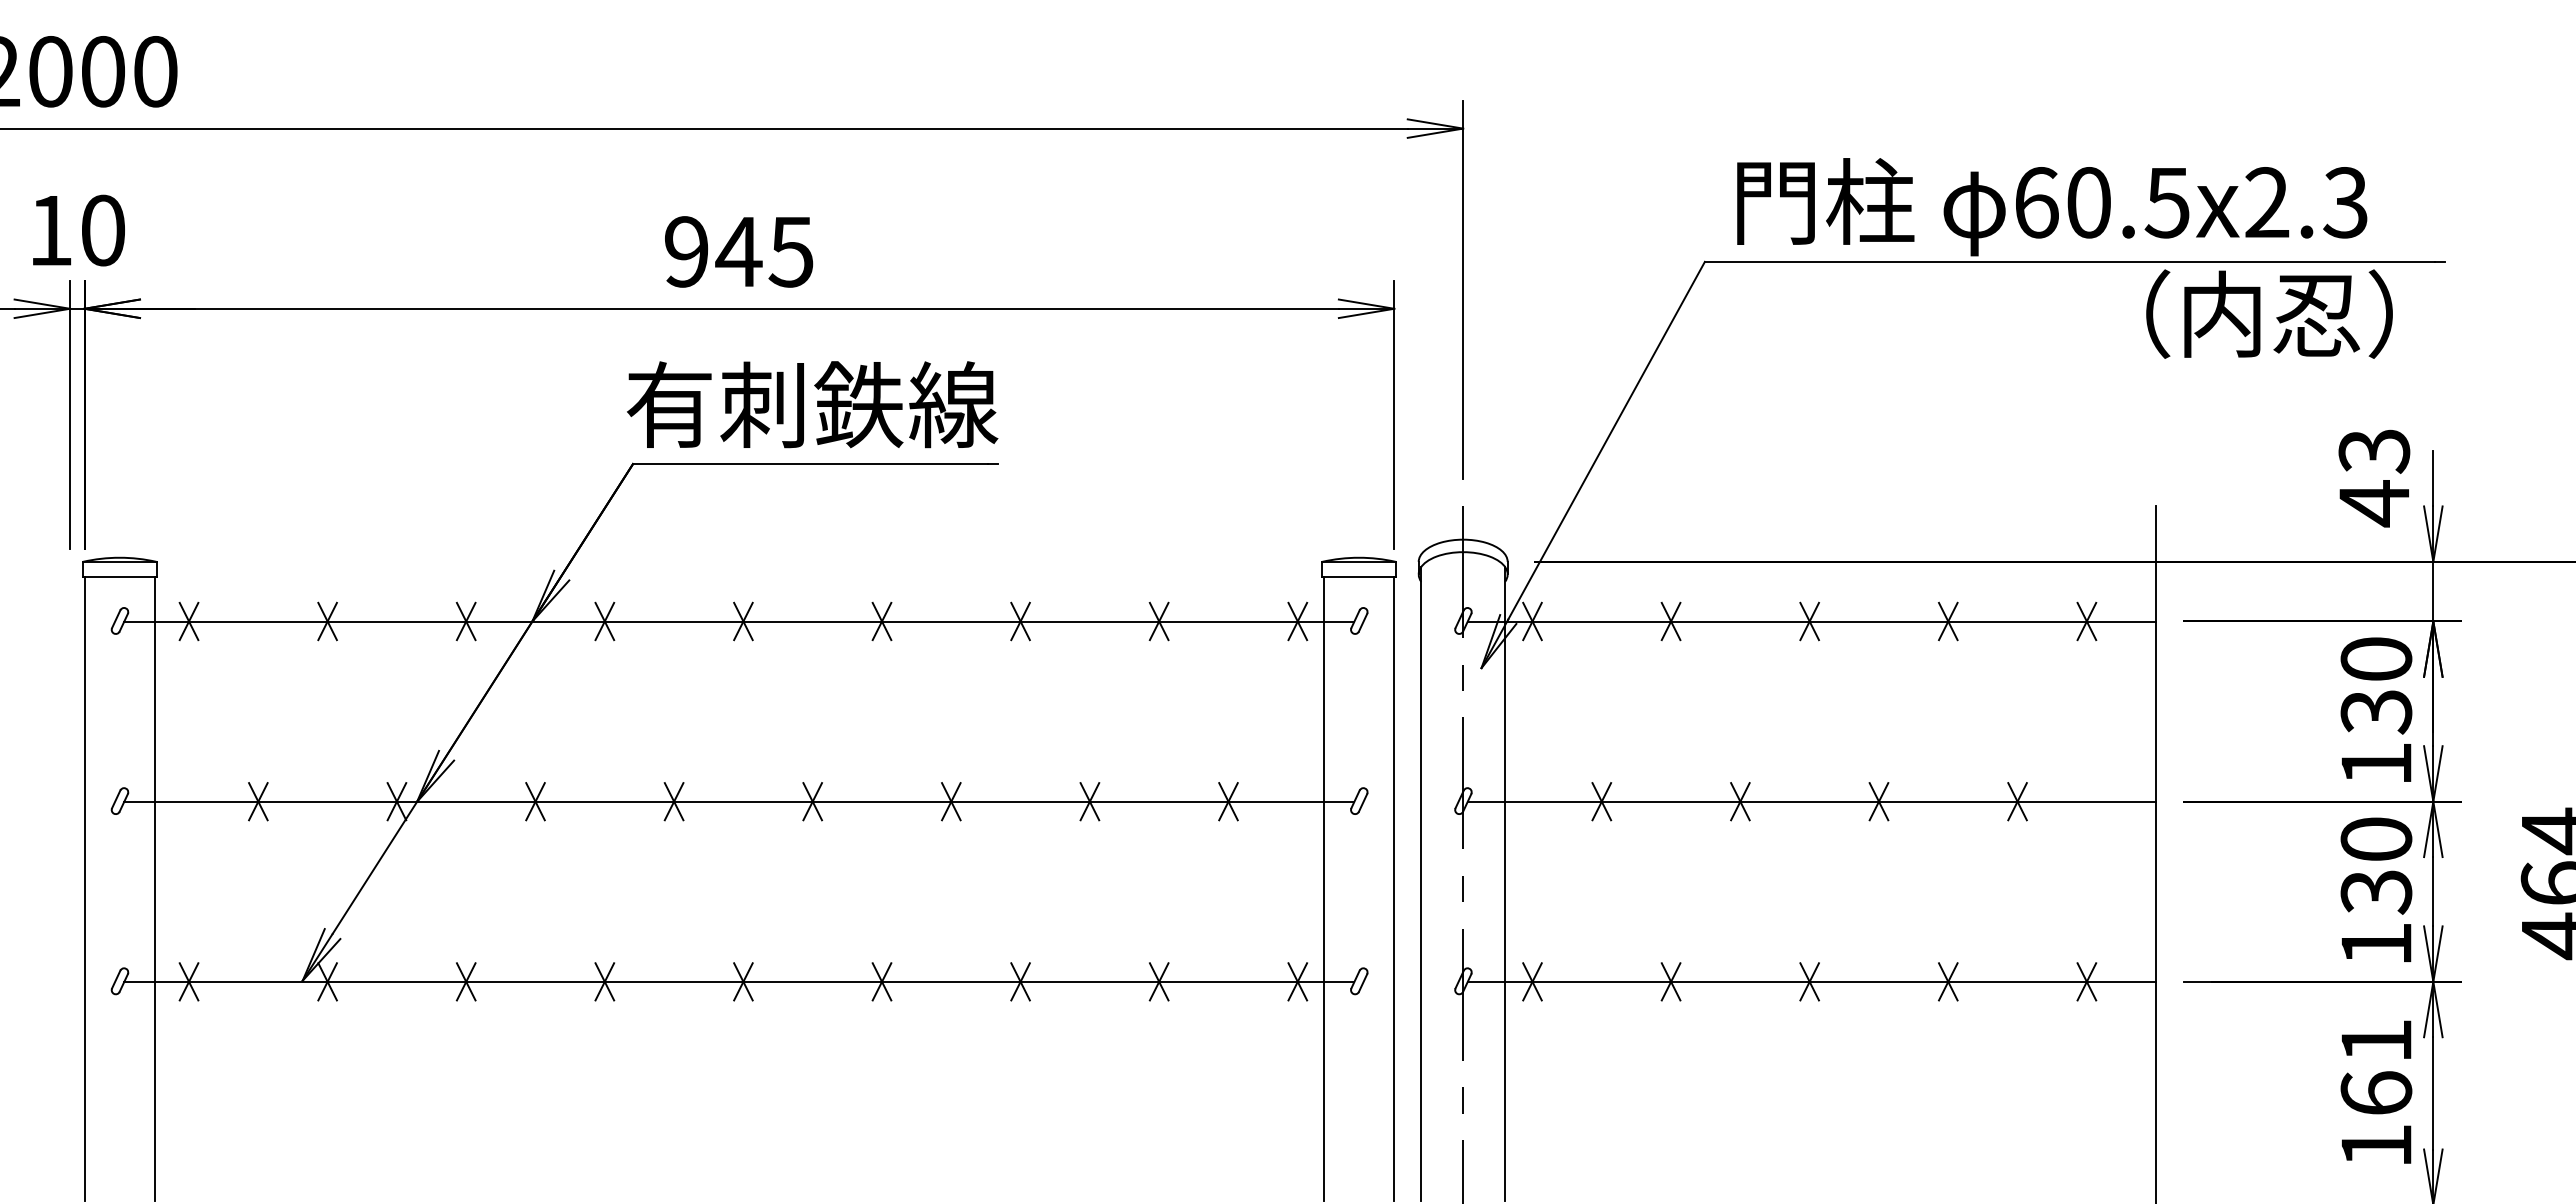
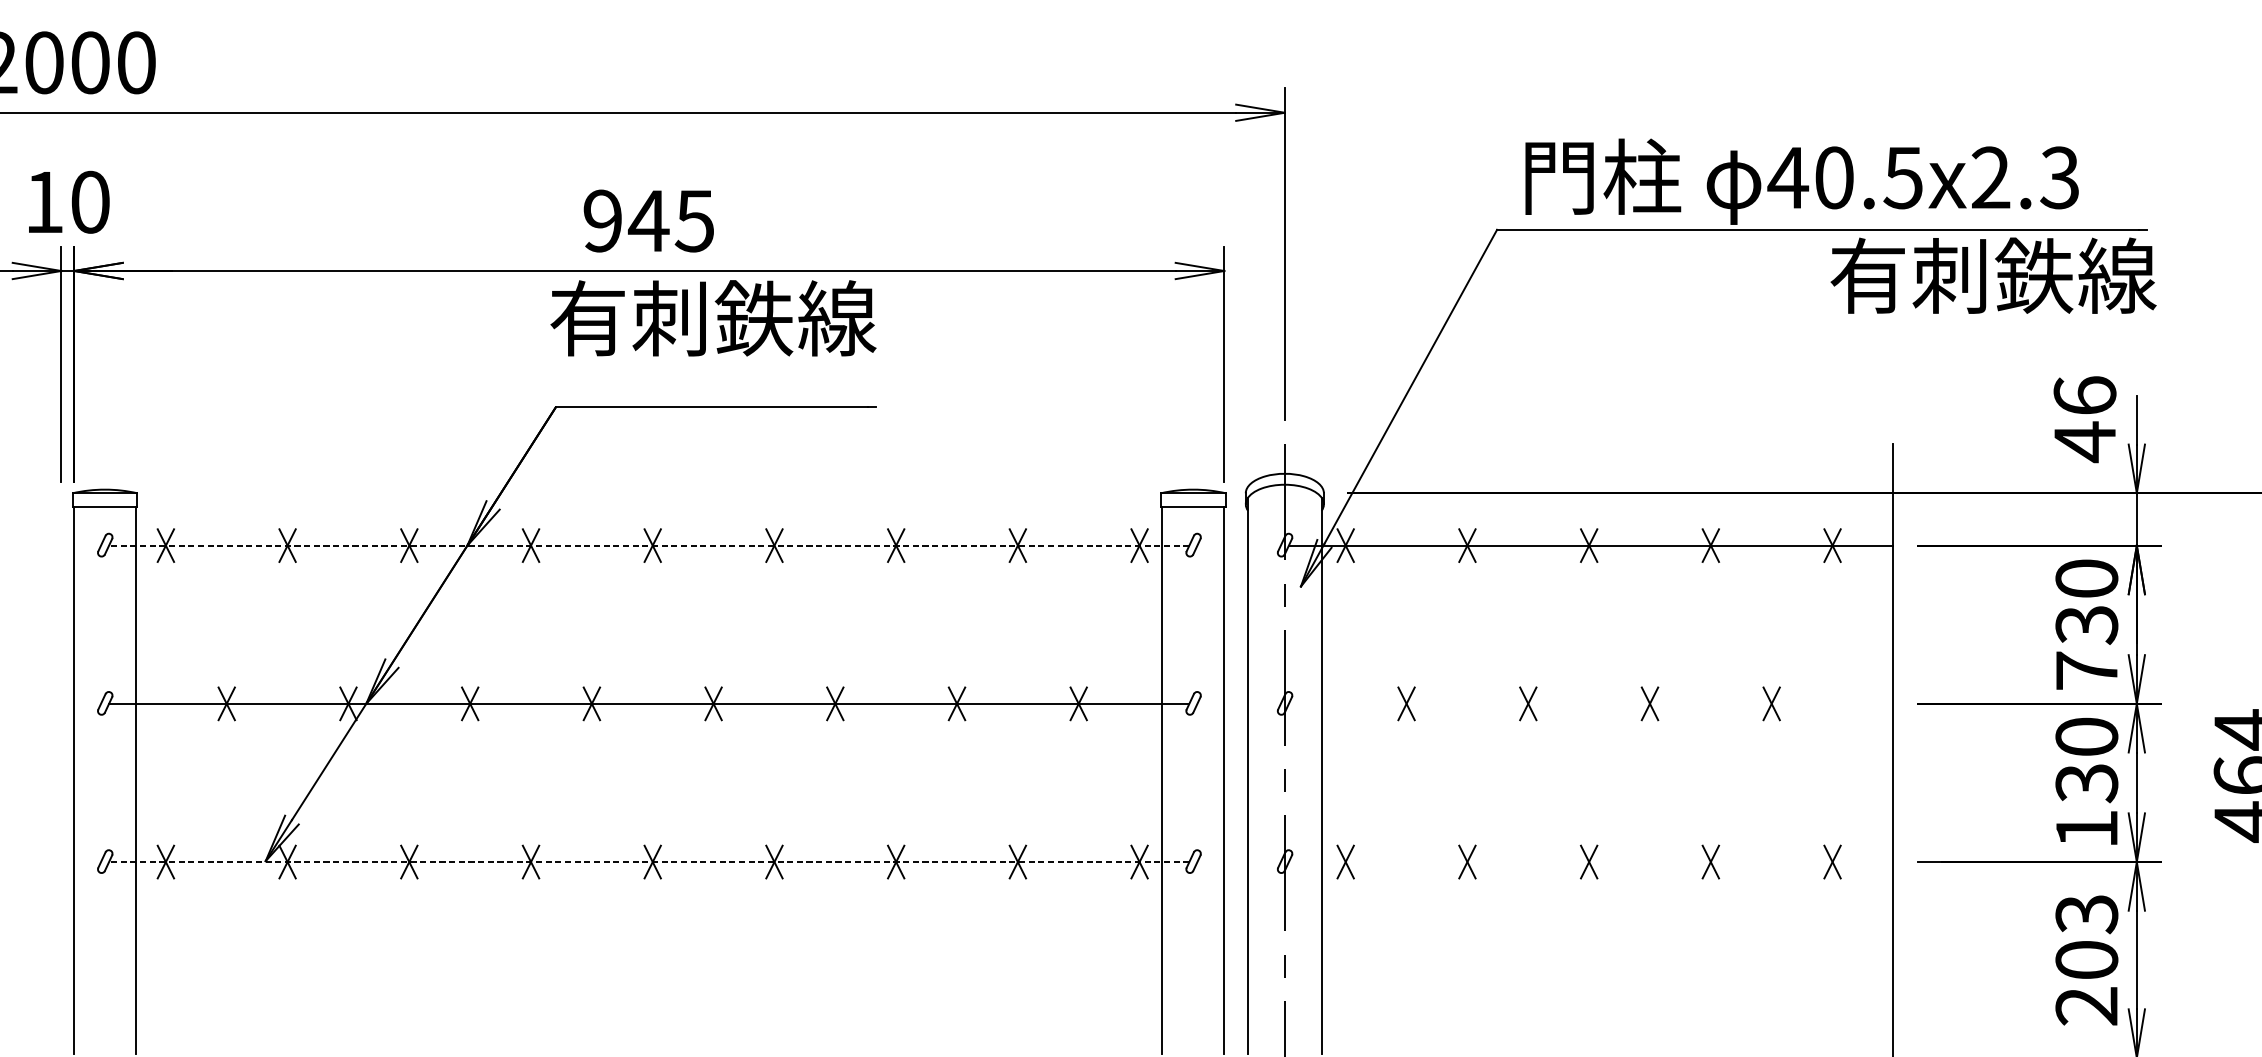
text: (2036, 202) -> (1788, 177), 60.5x2.3 -> 40.5x2.3
text: (2269, 313) -> (1992, 275), （内忍） -> 有刺鉄線
text: (812, 404) -> (713, 318), moved
text: (2374, 451) -> (2085, 396), 43 -> 46
line: (738, 621) -> (648, 545), solid -> dashed
text: (2376, 763) -> (2086, 670), 130 -> 730
line: (1811, 801) -> (1590, 703), removed
line: (738, 981) -> (648, 861), solid -> dashed
line: (1811, 981) -> (1590, 861), removed
text: (2376, 1093) -> (2086, 960), 161 -> 203

